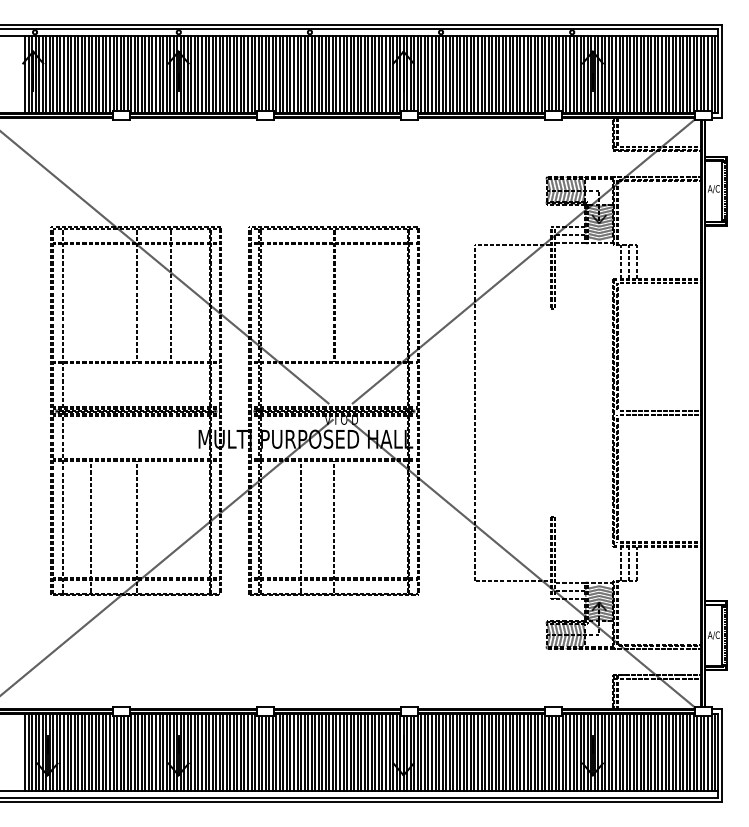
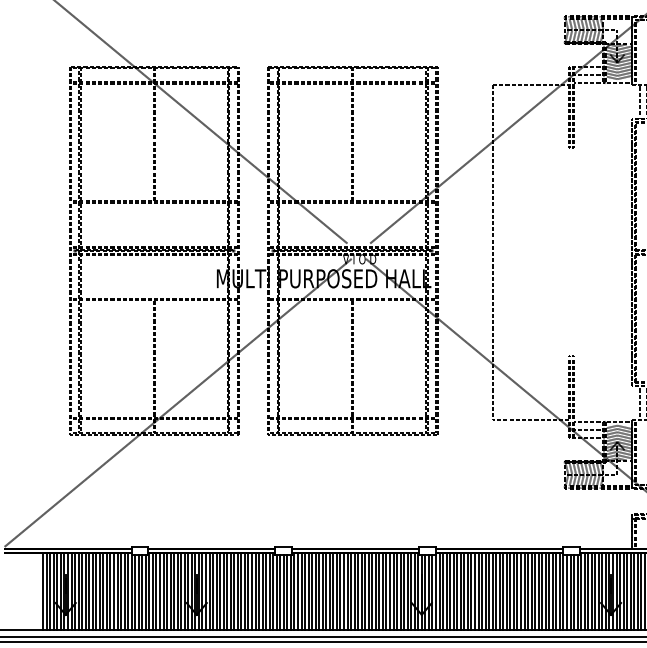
line: (170, 294) -> (153, 134), moved
line: (61, 410) -> (79, 250), added
line: (90, 526) -> (153, 366), moved
line: (301, 526) -> (353, 366), moved

